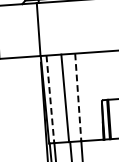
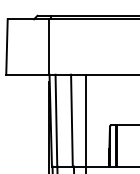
line: (78, 97) -> (85, 120), dashed -> solid
line: (50, 99) -> (56, 120), dashed -> solid

